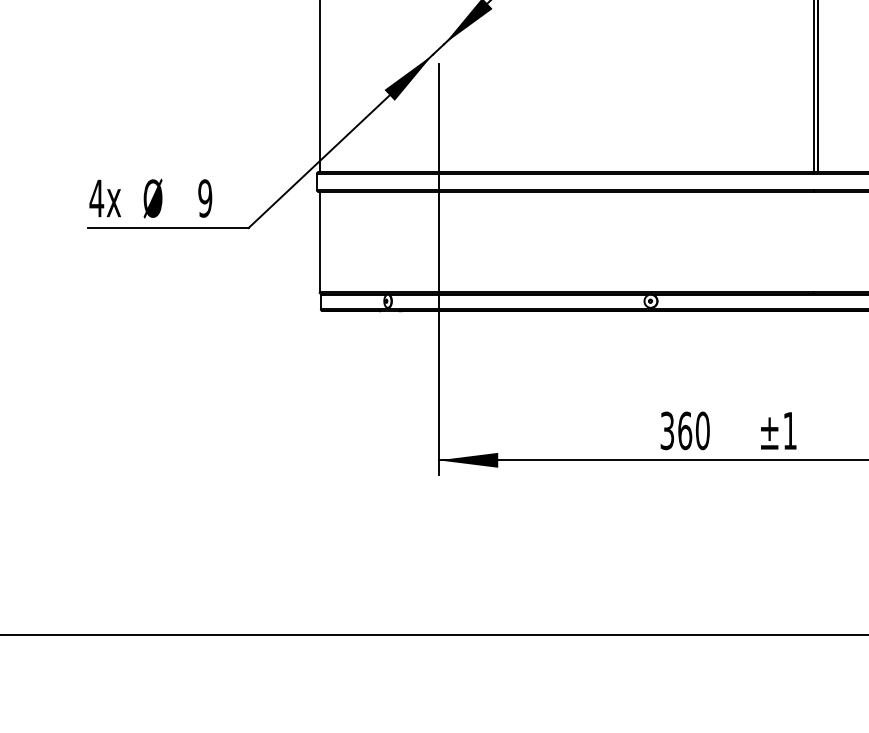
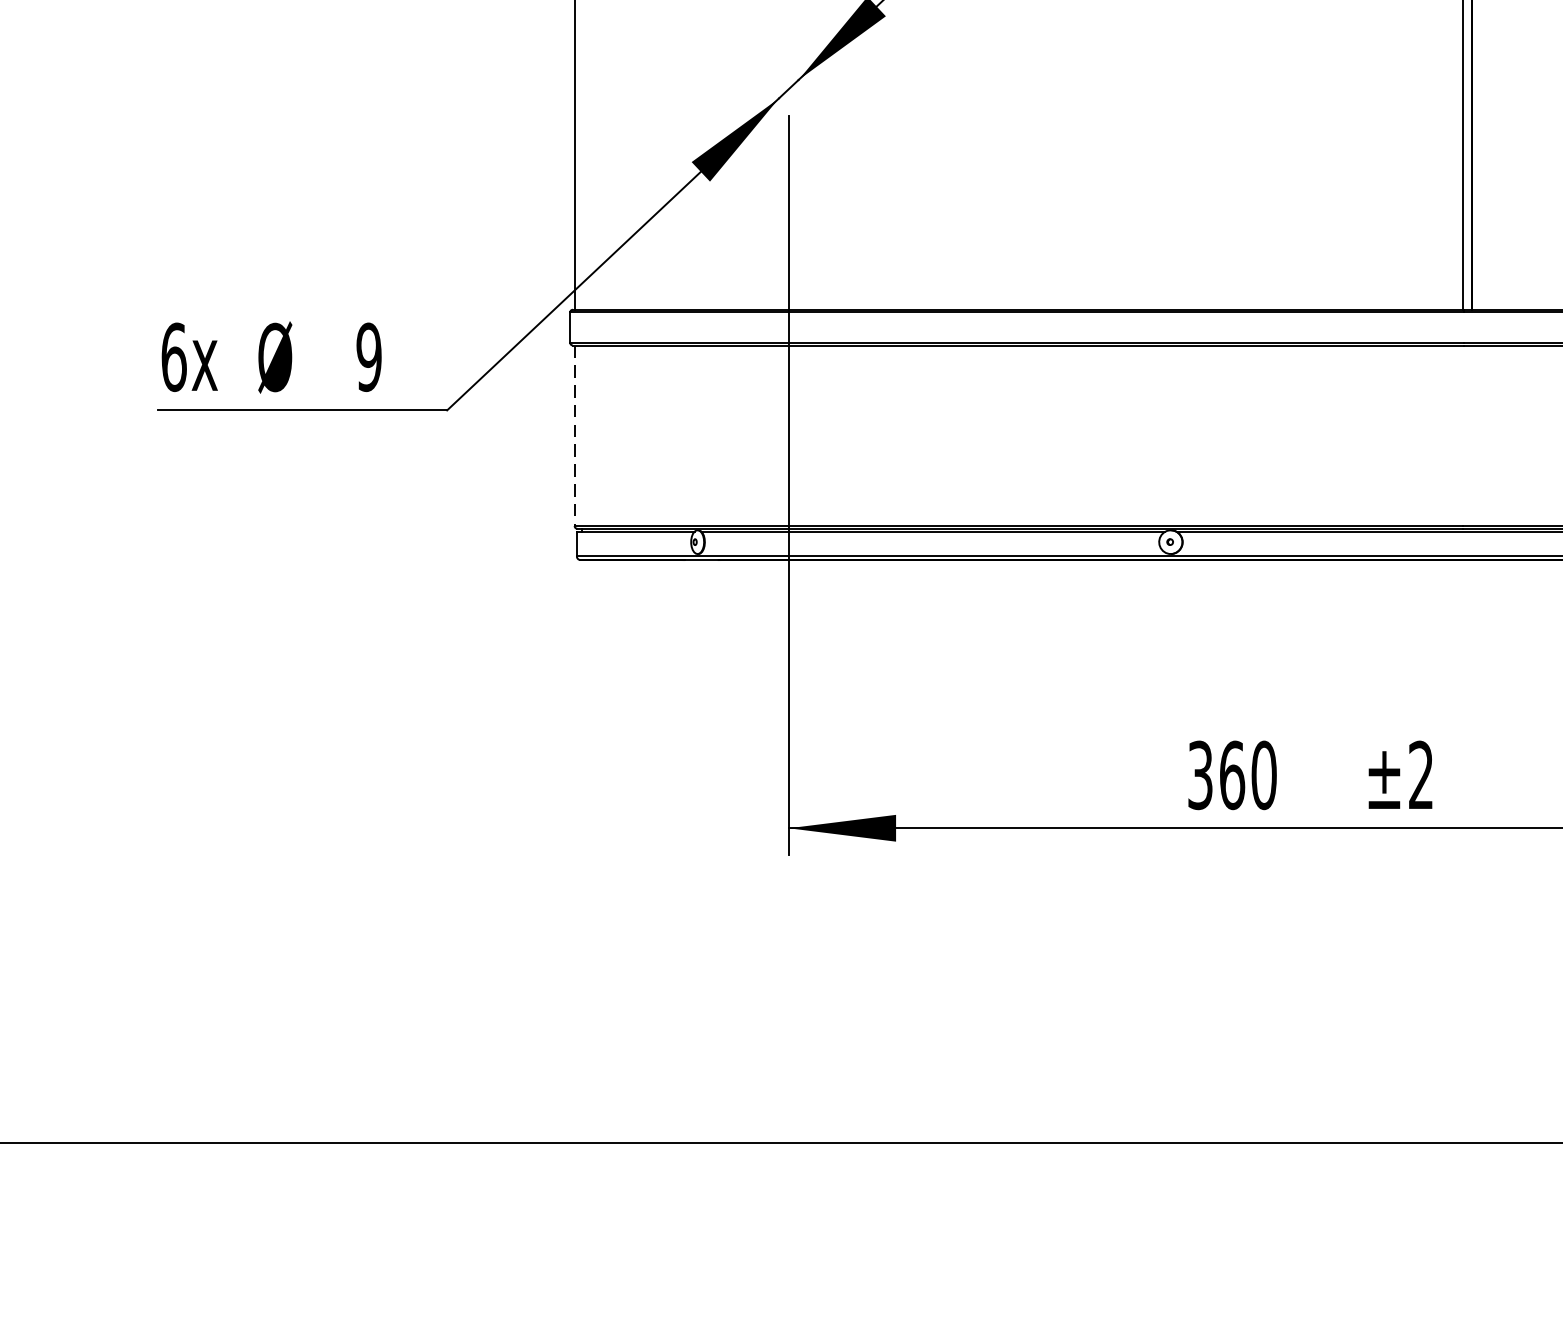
text: (96, 198) -> (173, 357), 4x -> 6x
line: (319, 242) -> (574, 436), solid -> dashed
text: (789, 430) -> (1420, 774), ±1 -> ±2

